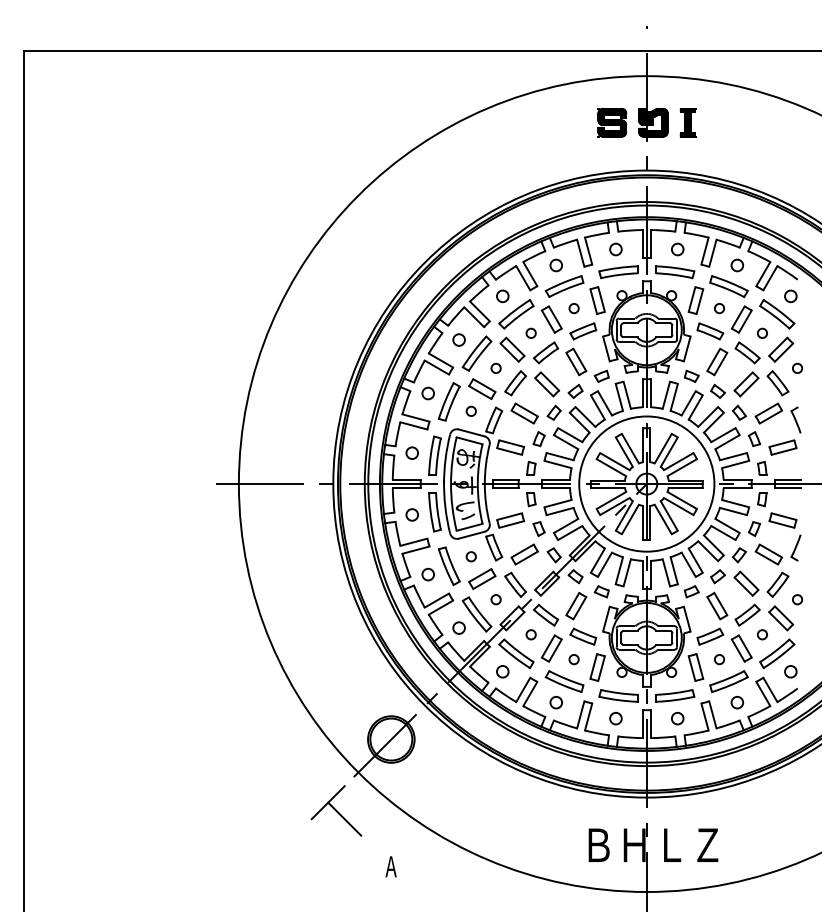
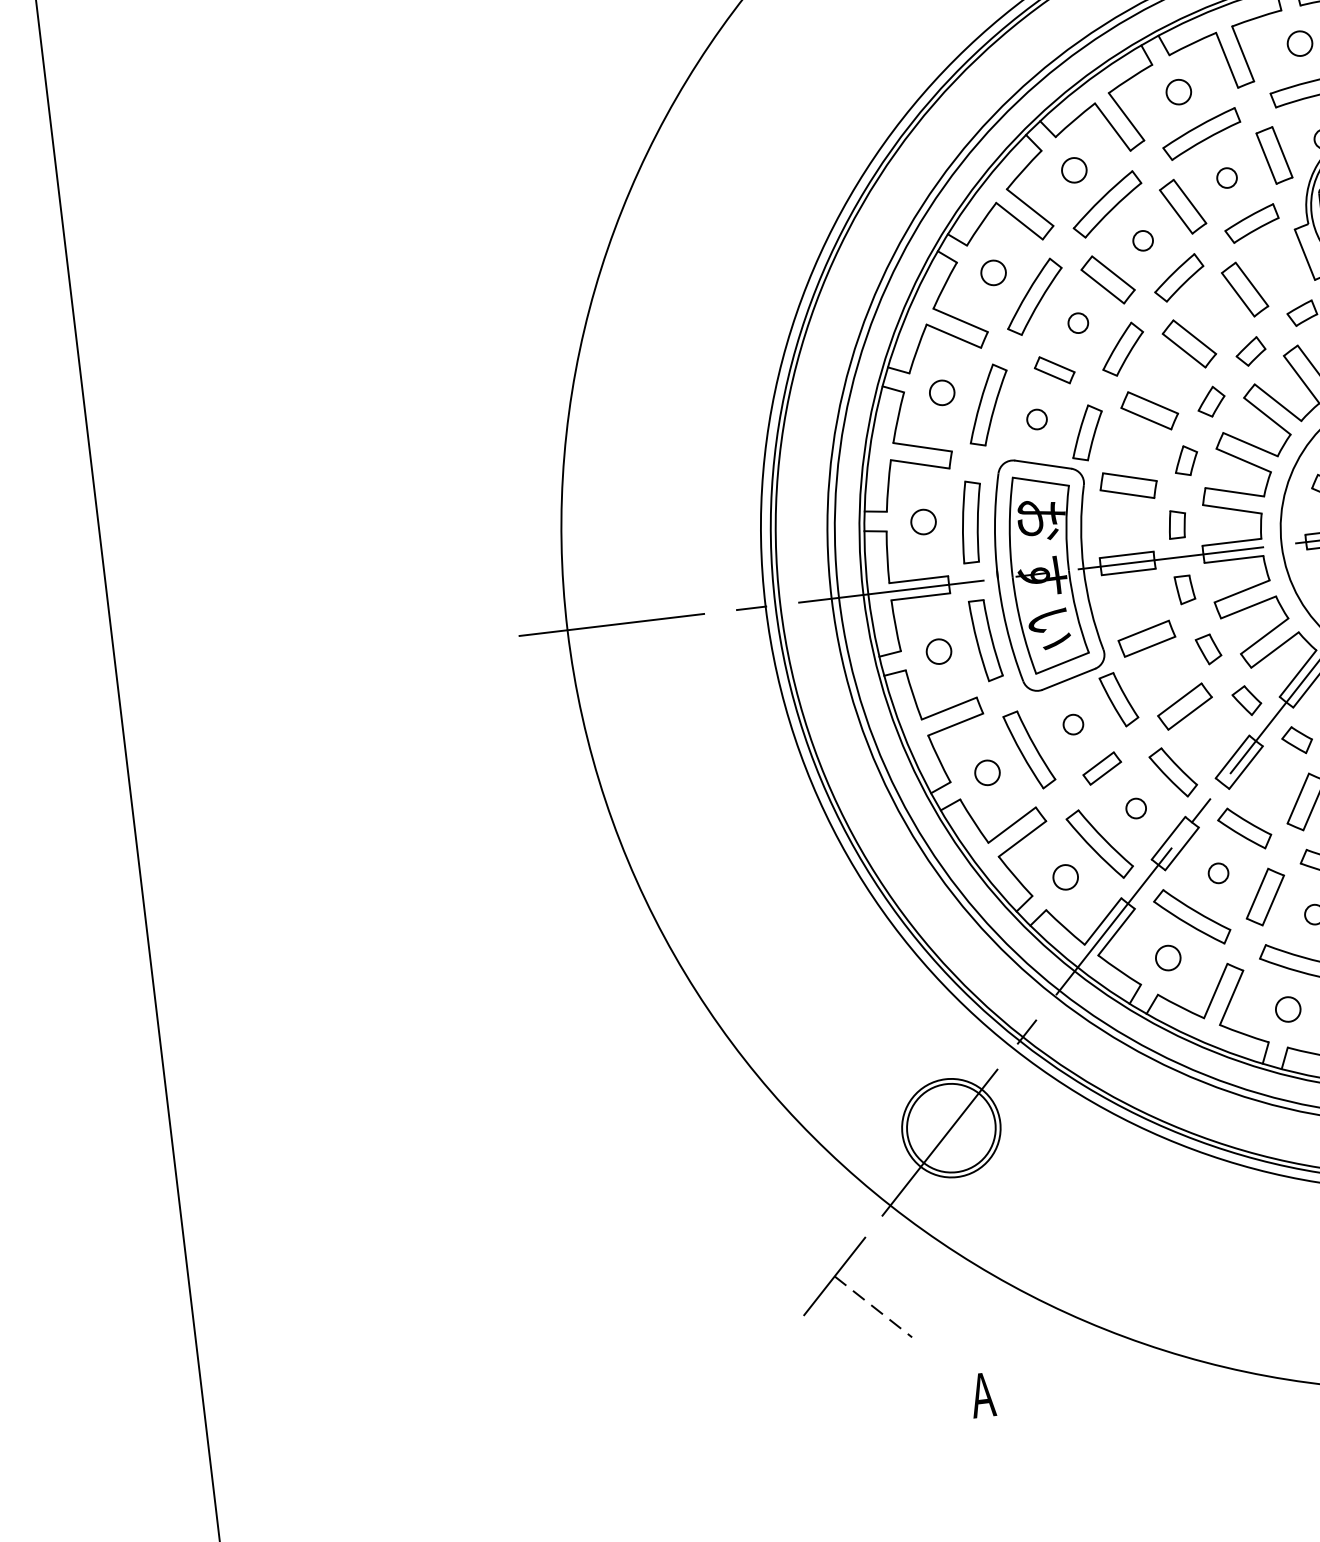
part: (482, 389) -> (1055, 370), size x0.7
part: (482, 578) -> (1102, 767), size x0.7
line: (345, 819) -> (875, 1307), solid -> dashed

